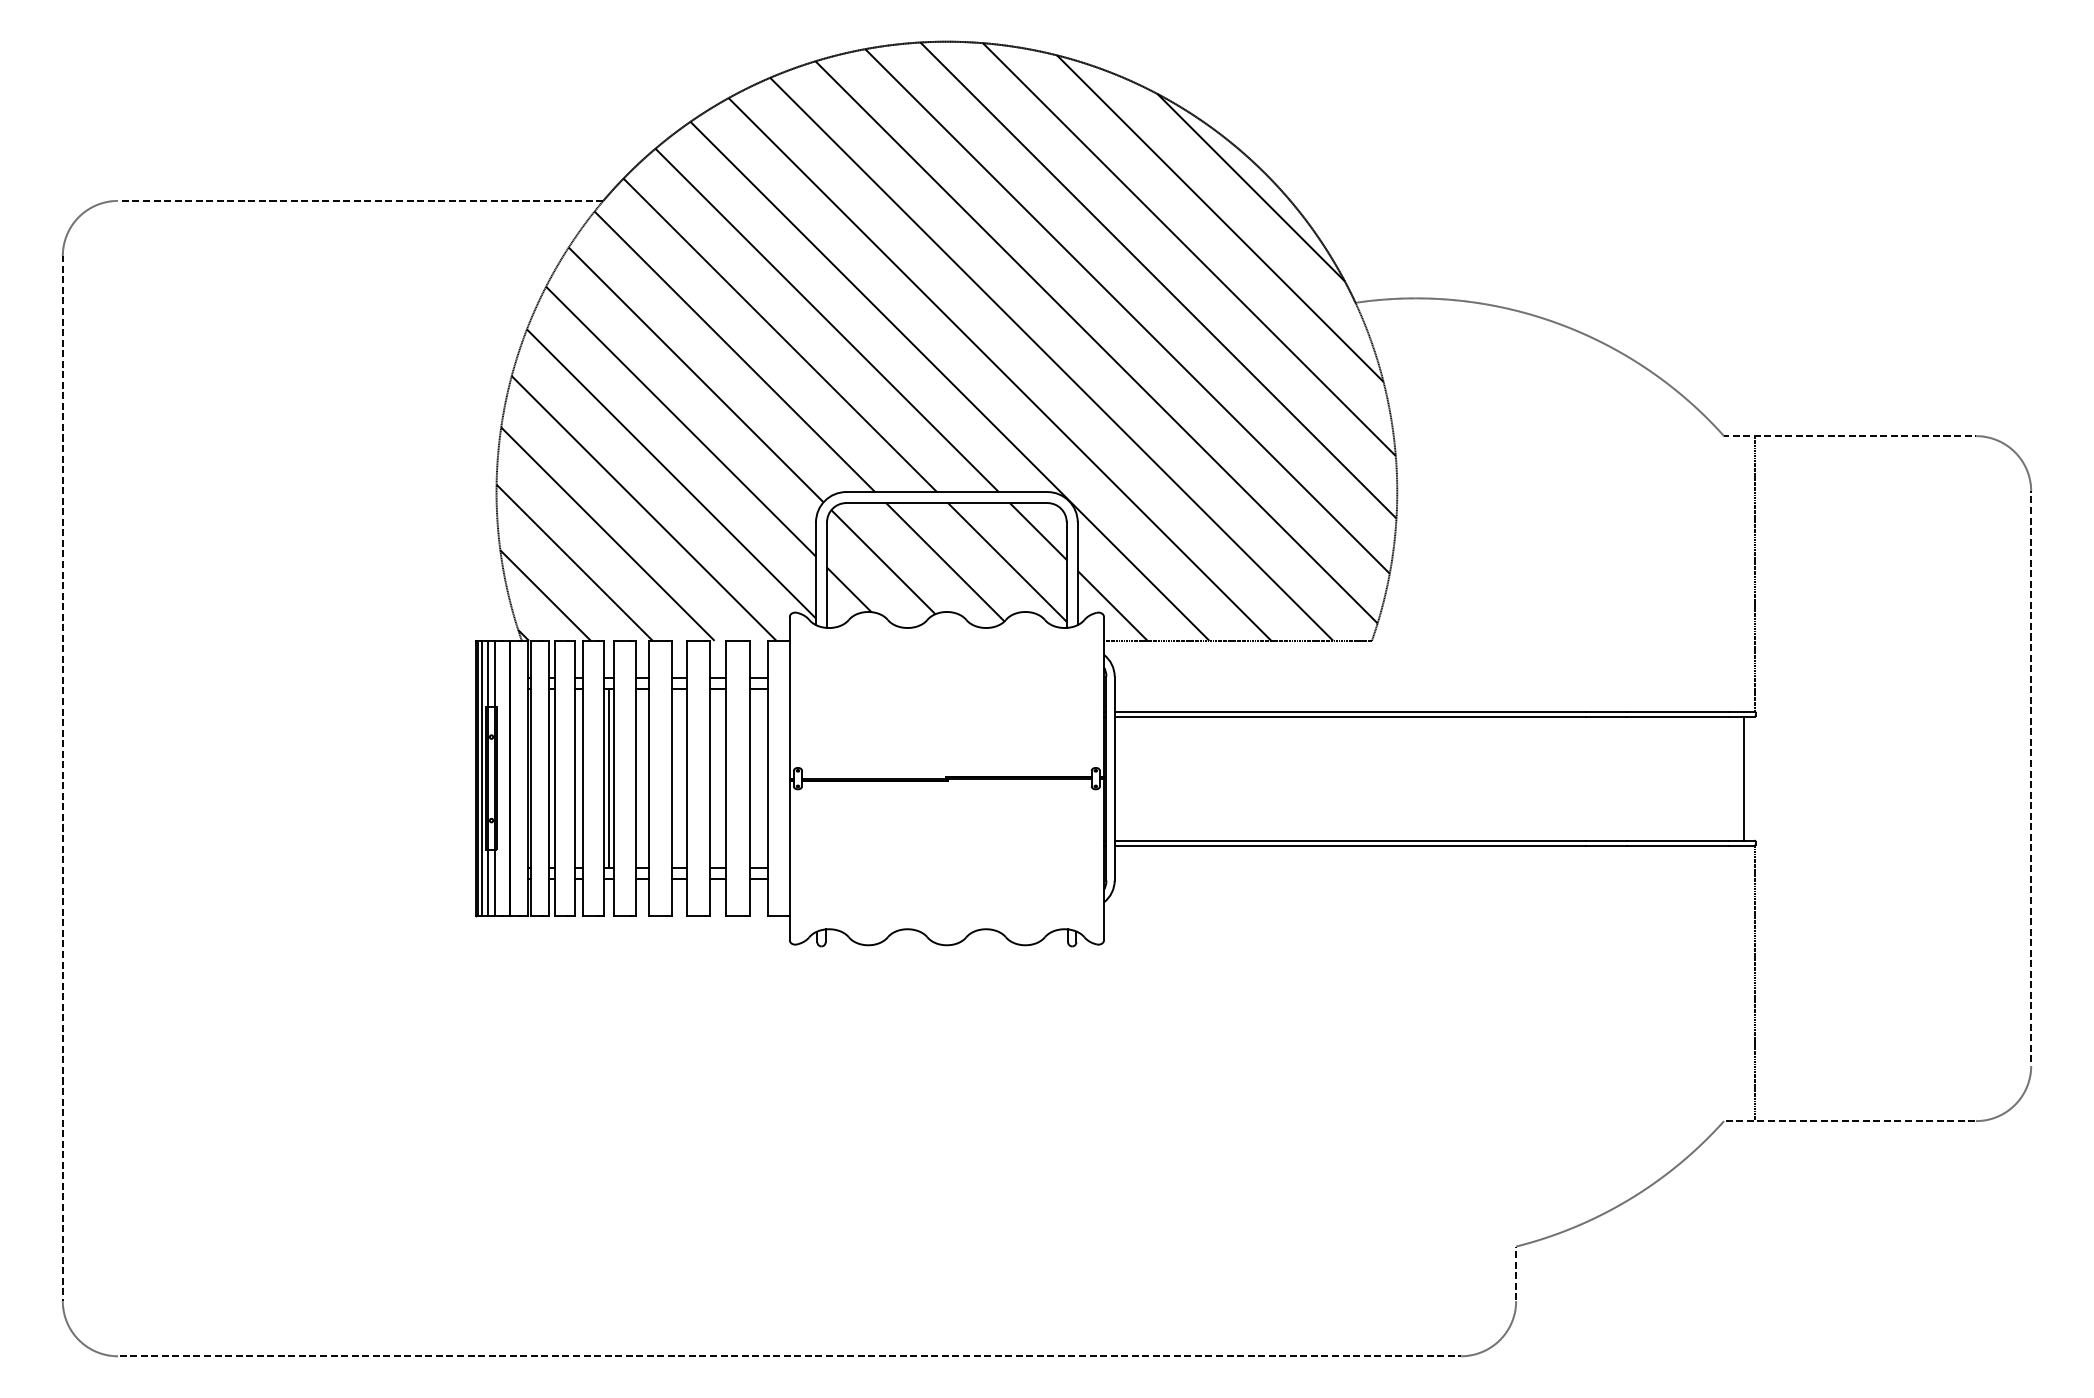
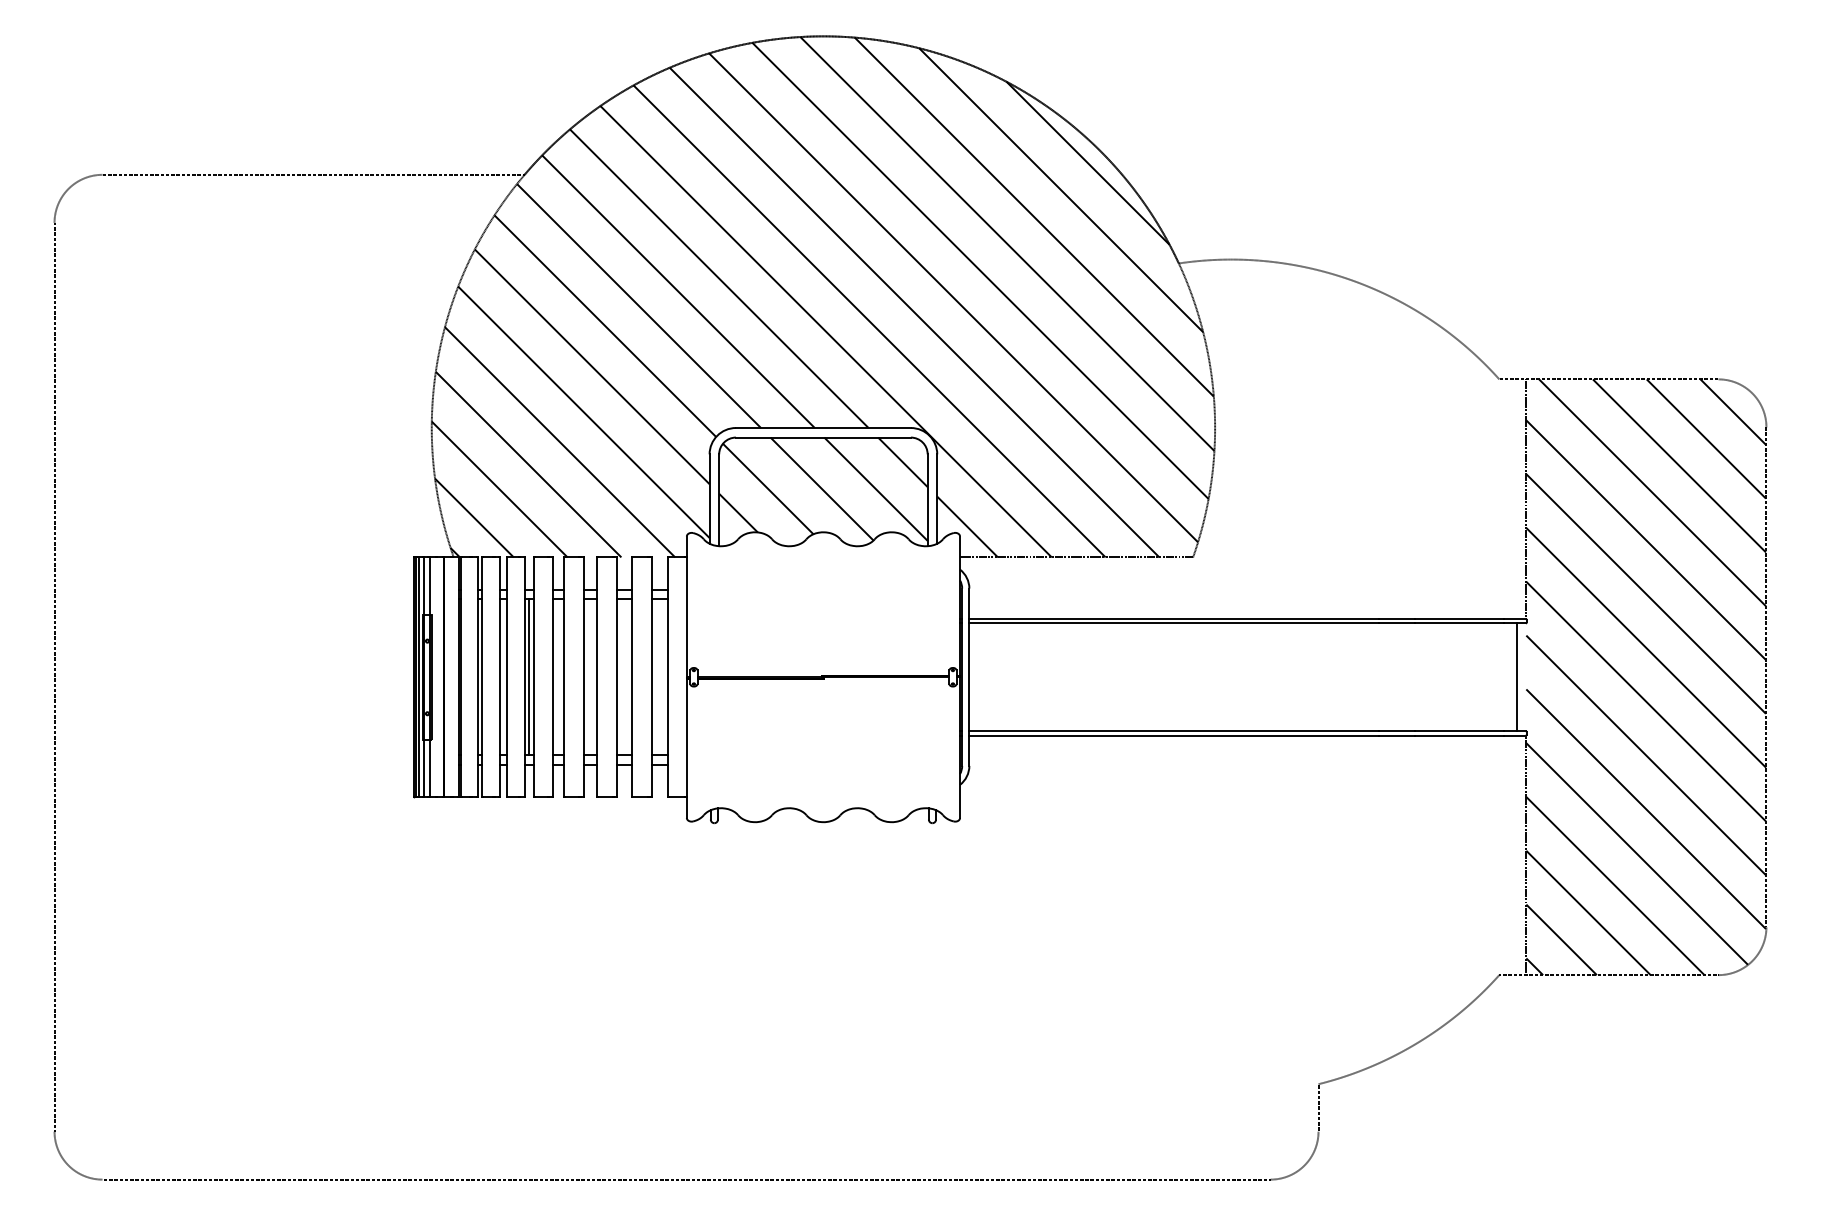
hatch: (1892, 778) -> (1645, 677), added

